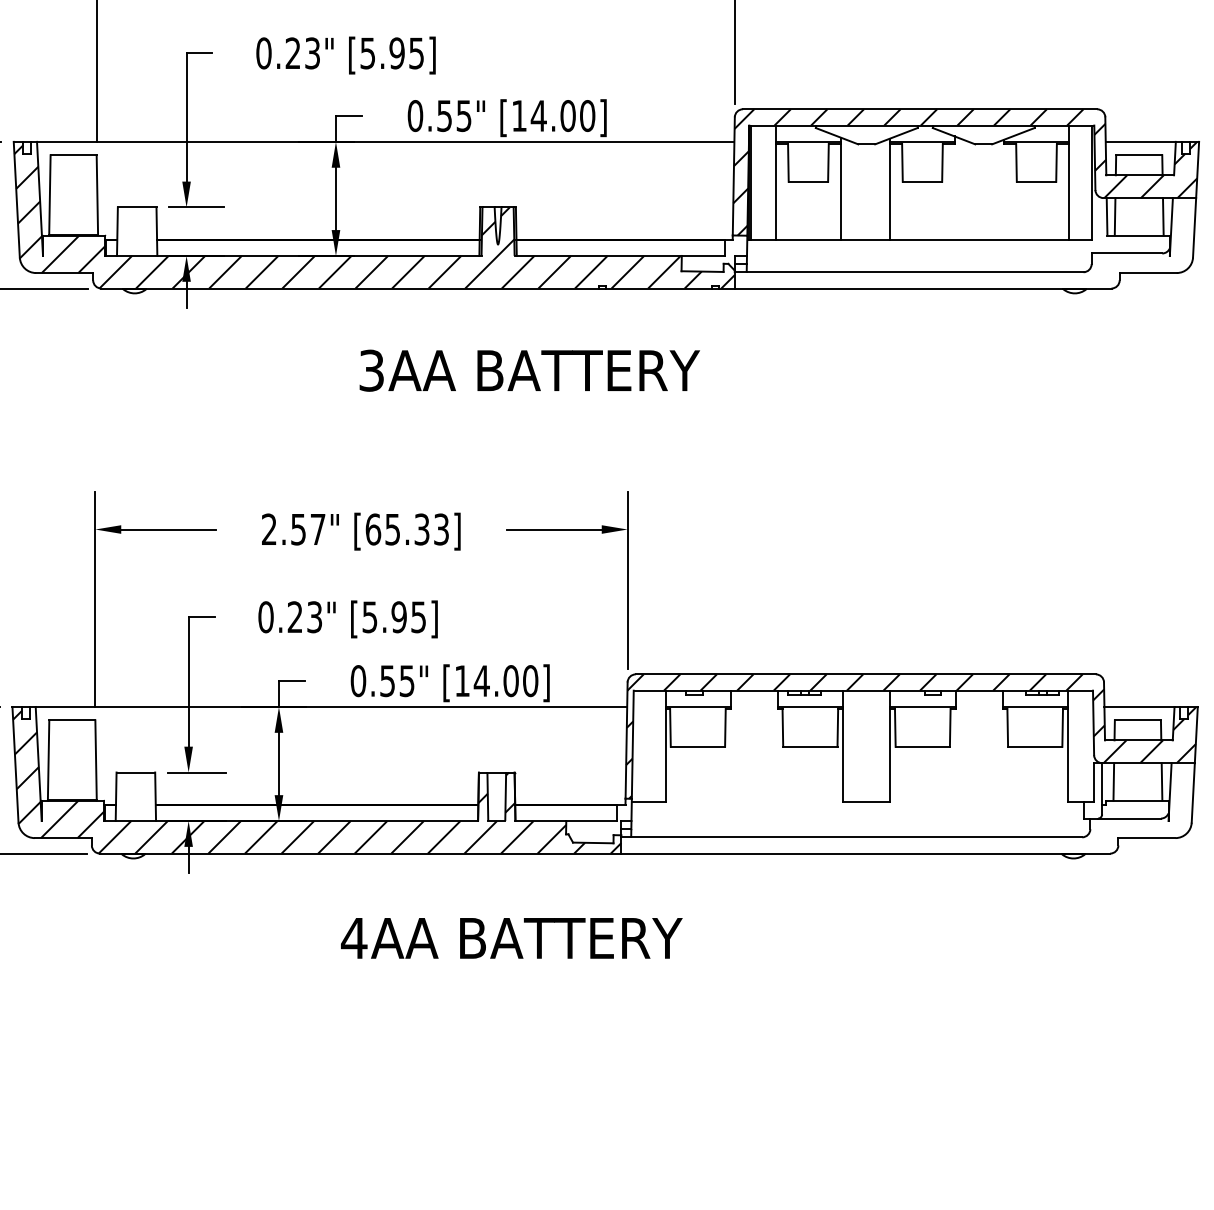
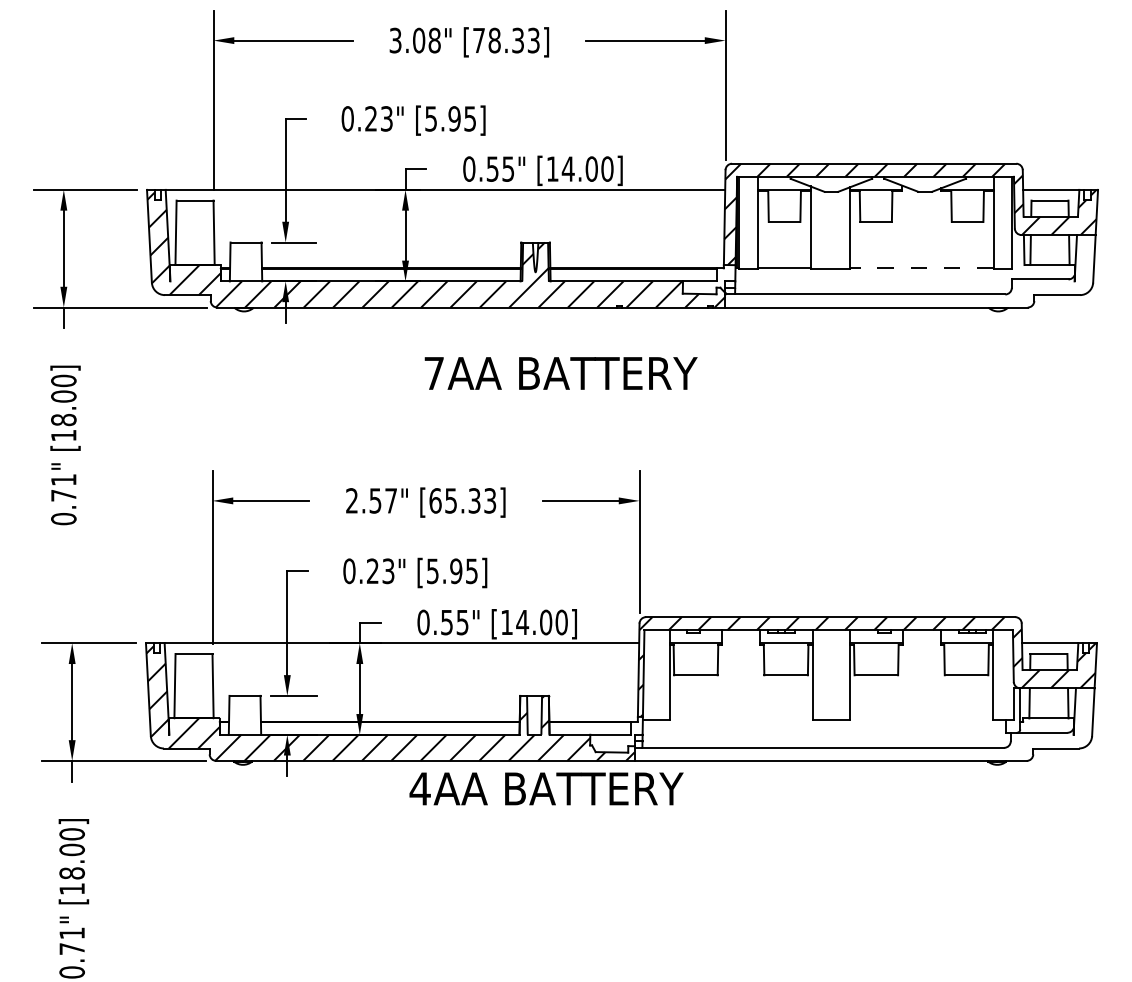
line: (979, 239) -> (921, 268), solid -> dashed
text: (370, 370) -> (433, 373), 3AA -> 7AA
text: (511, 937) -> (546, 788), moved

